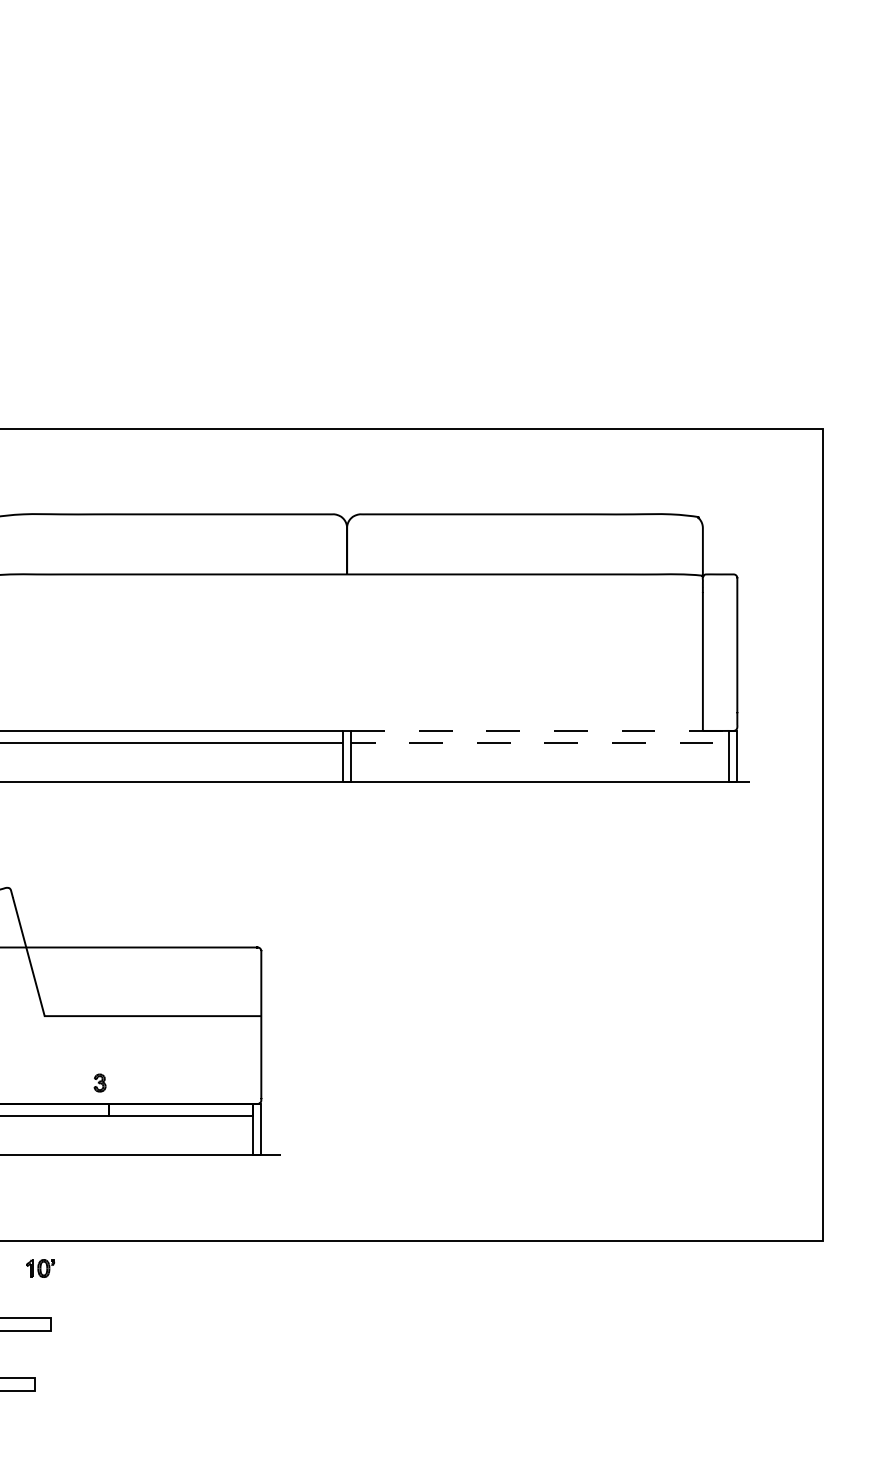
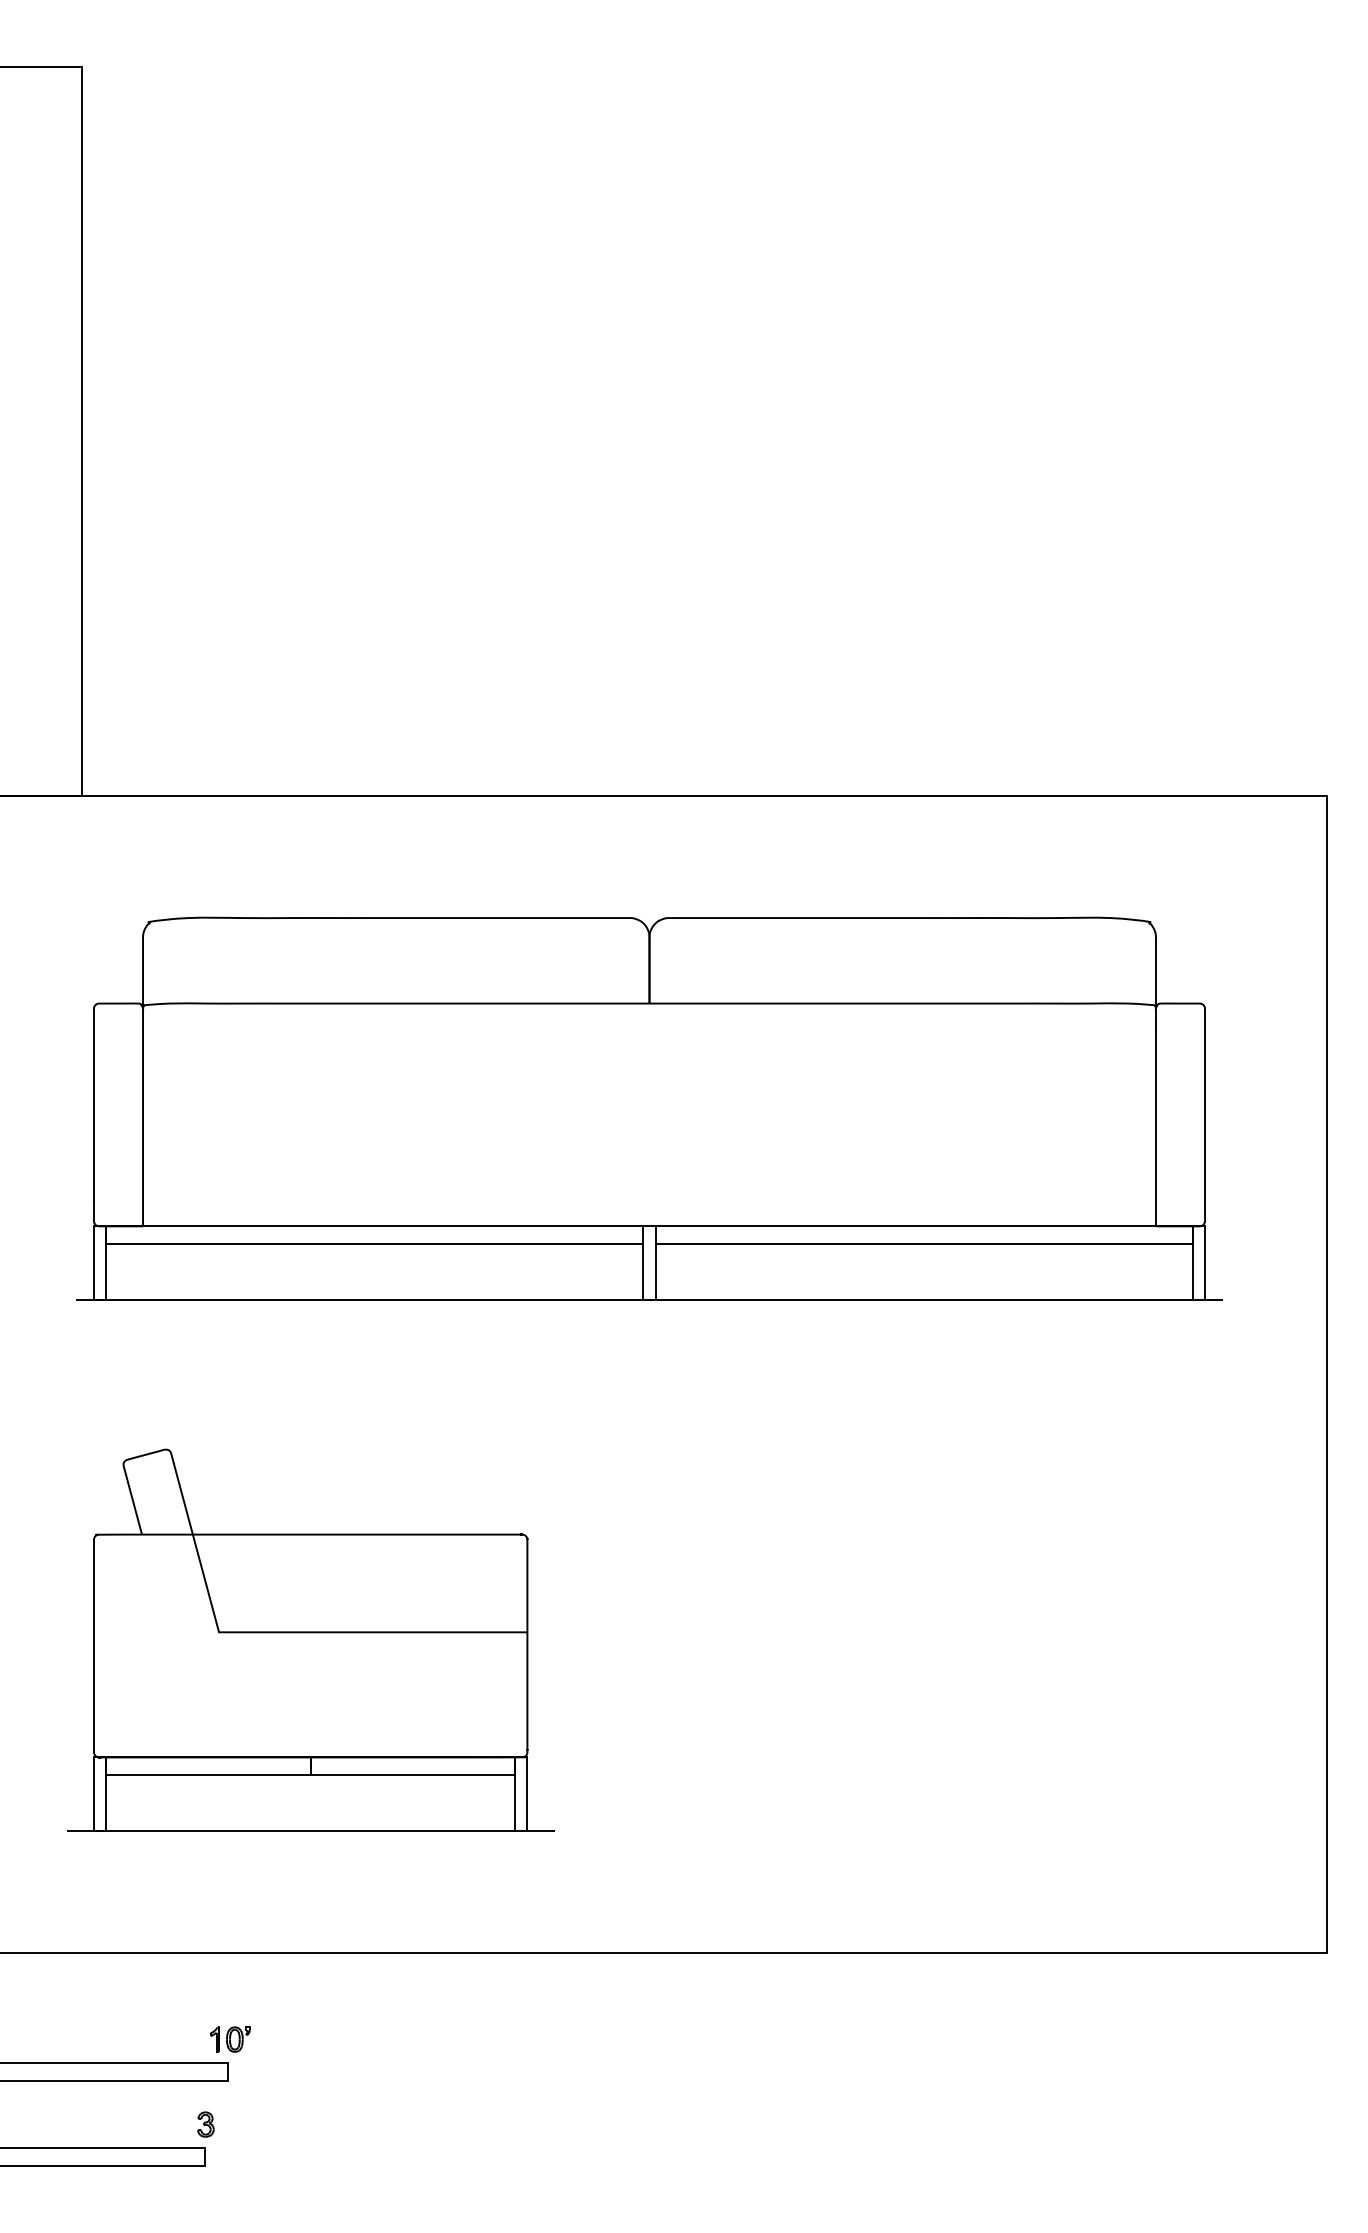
line: (728, 737) -> (1192, 1235), dashed -> solid
part: (99, 1083) -> (205, 2124), moved
part: (40, 1268) -> (230, 2039), moved

